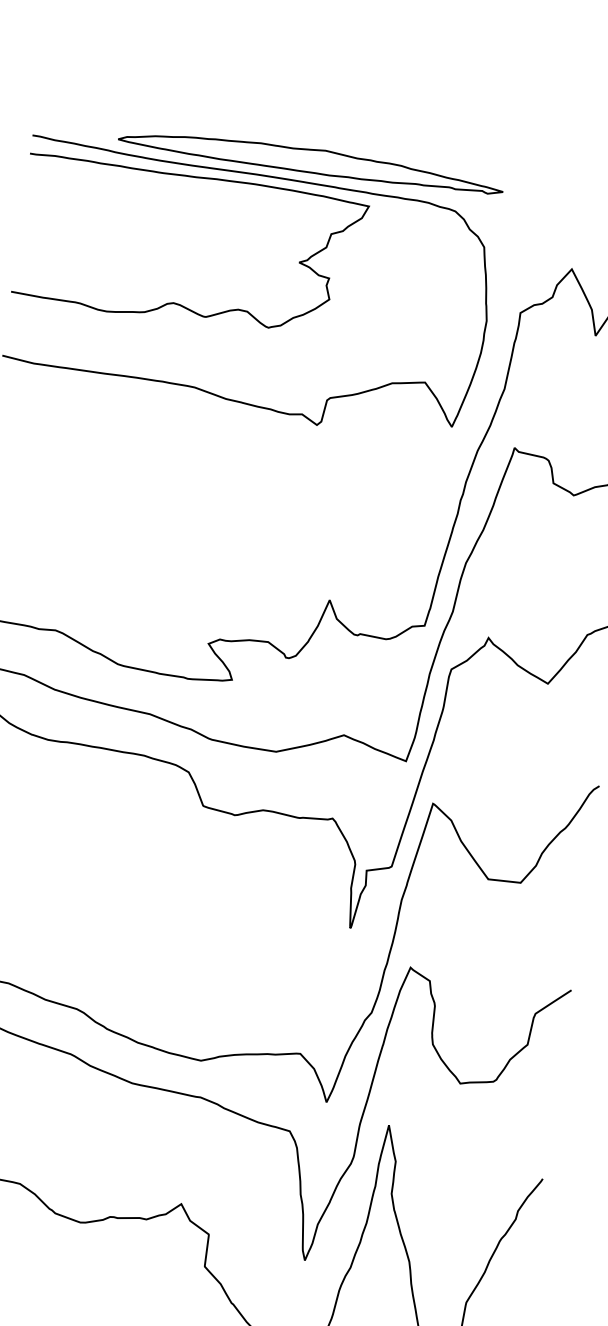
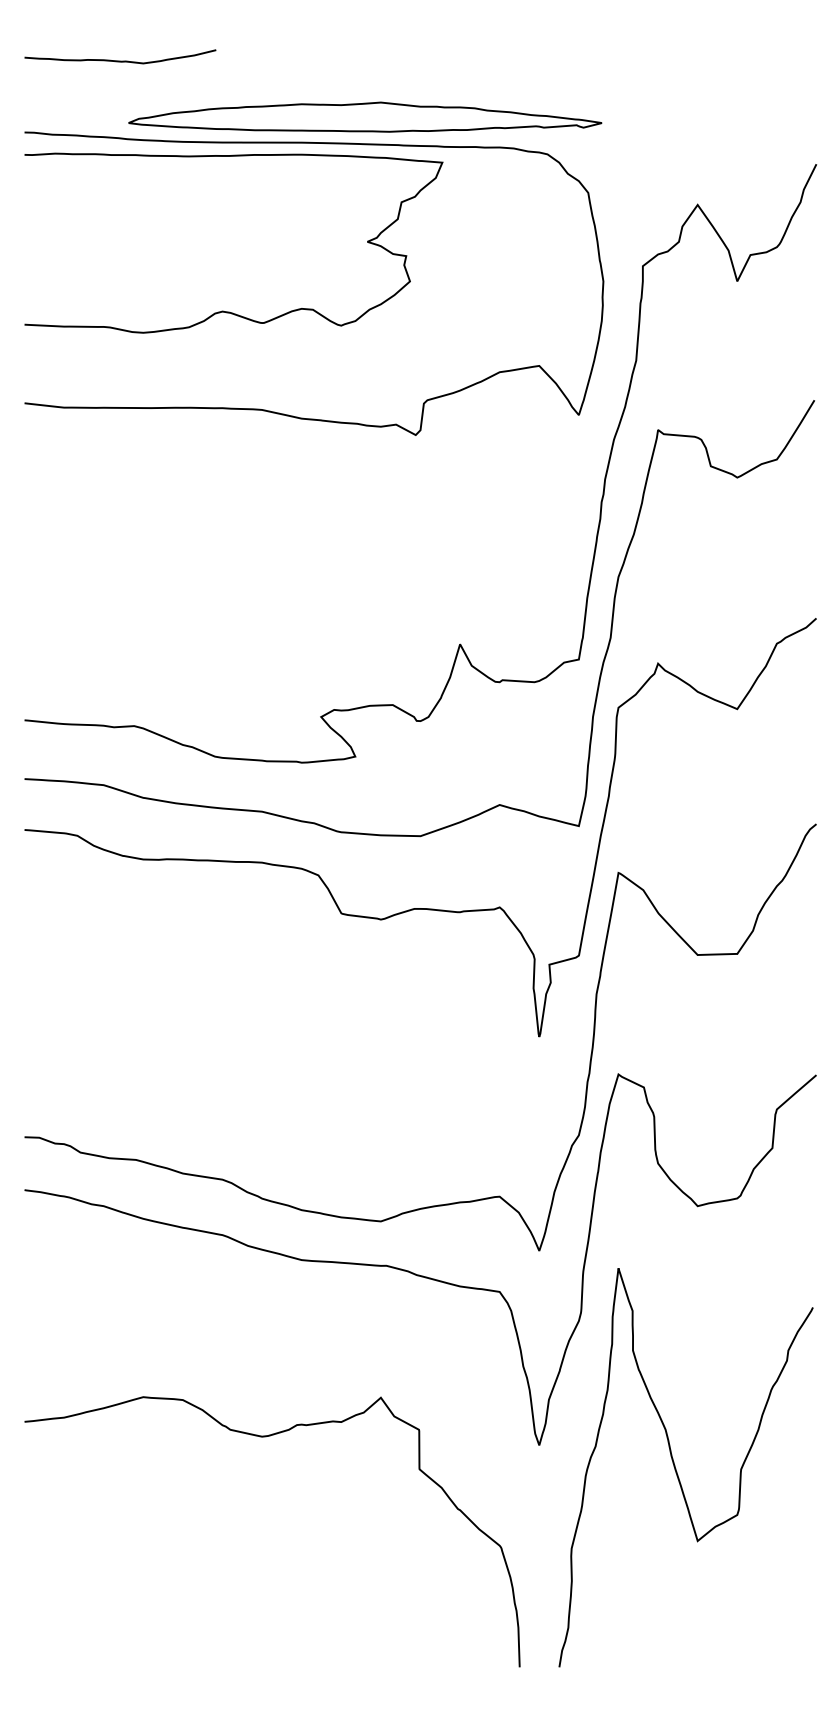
curve: (118, 87) -> (120, 60), added

